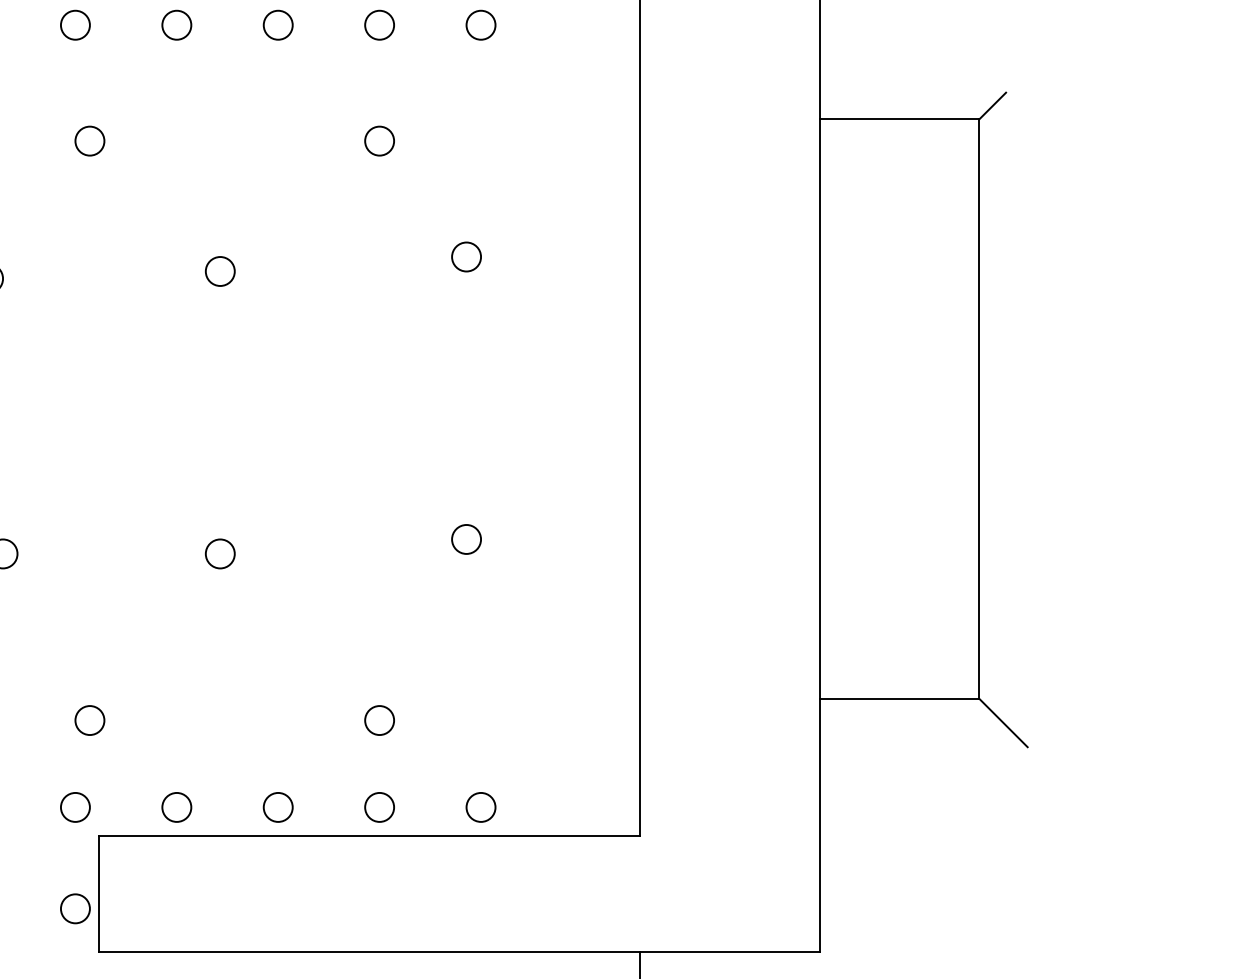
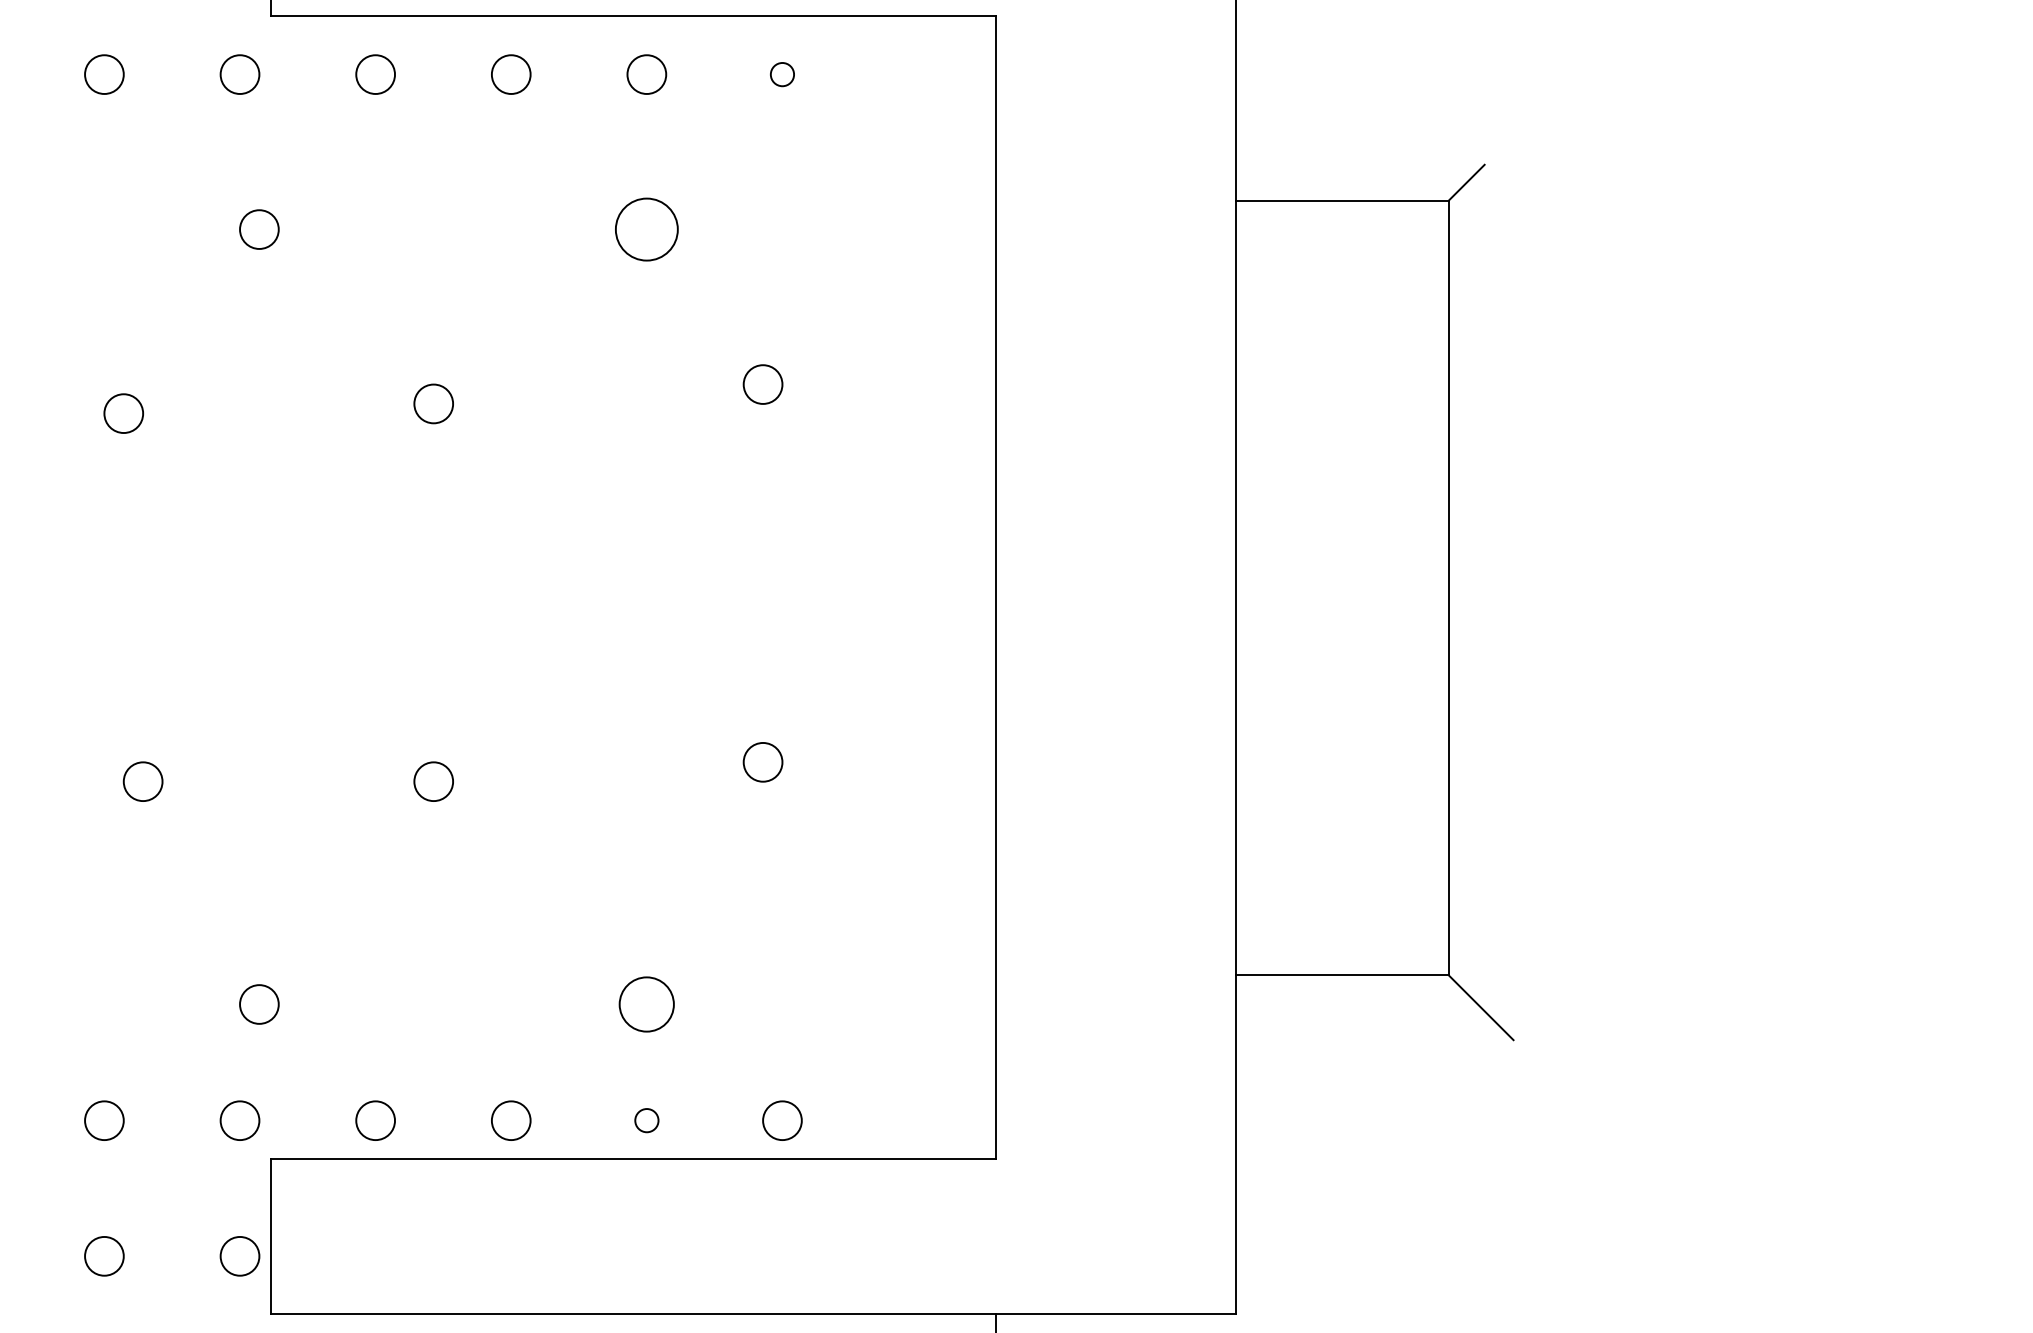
circle: (481, 25) -> (782, 74), size x0.6
circle: (379, 141) -> (646, 229), size x1.6
circle: (379, 720) -> (646, 1004), size x1.4
circle: (379, 807) -> (646, 1120), size x0.6

